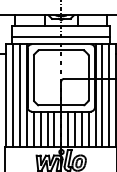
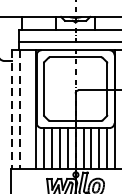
line: (20, 95) -> (28, 109), removed
line: (6, 96) -> (12, 110), solid -> dashed
line: (13, 96) -> (20, 110), solid -> dashed

